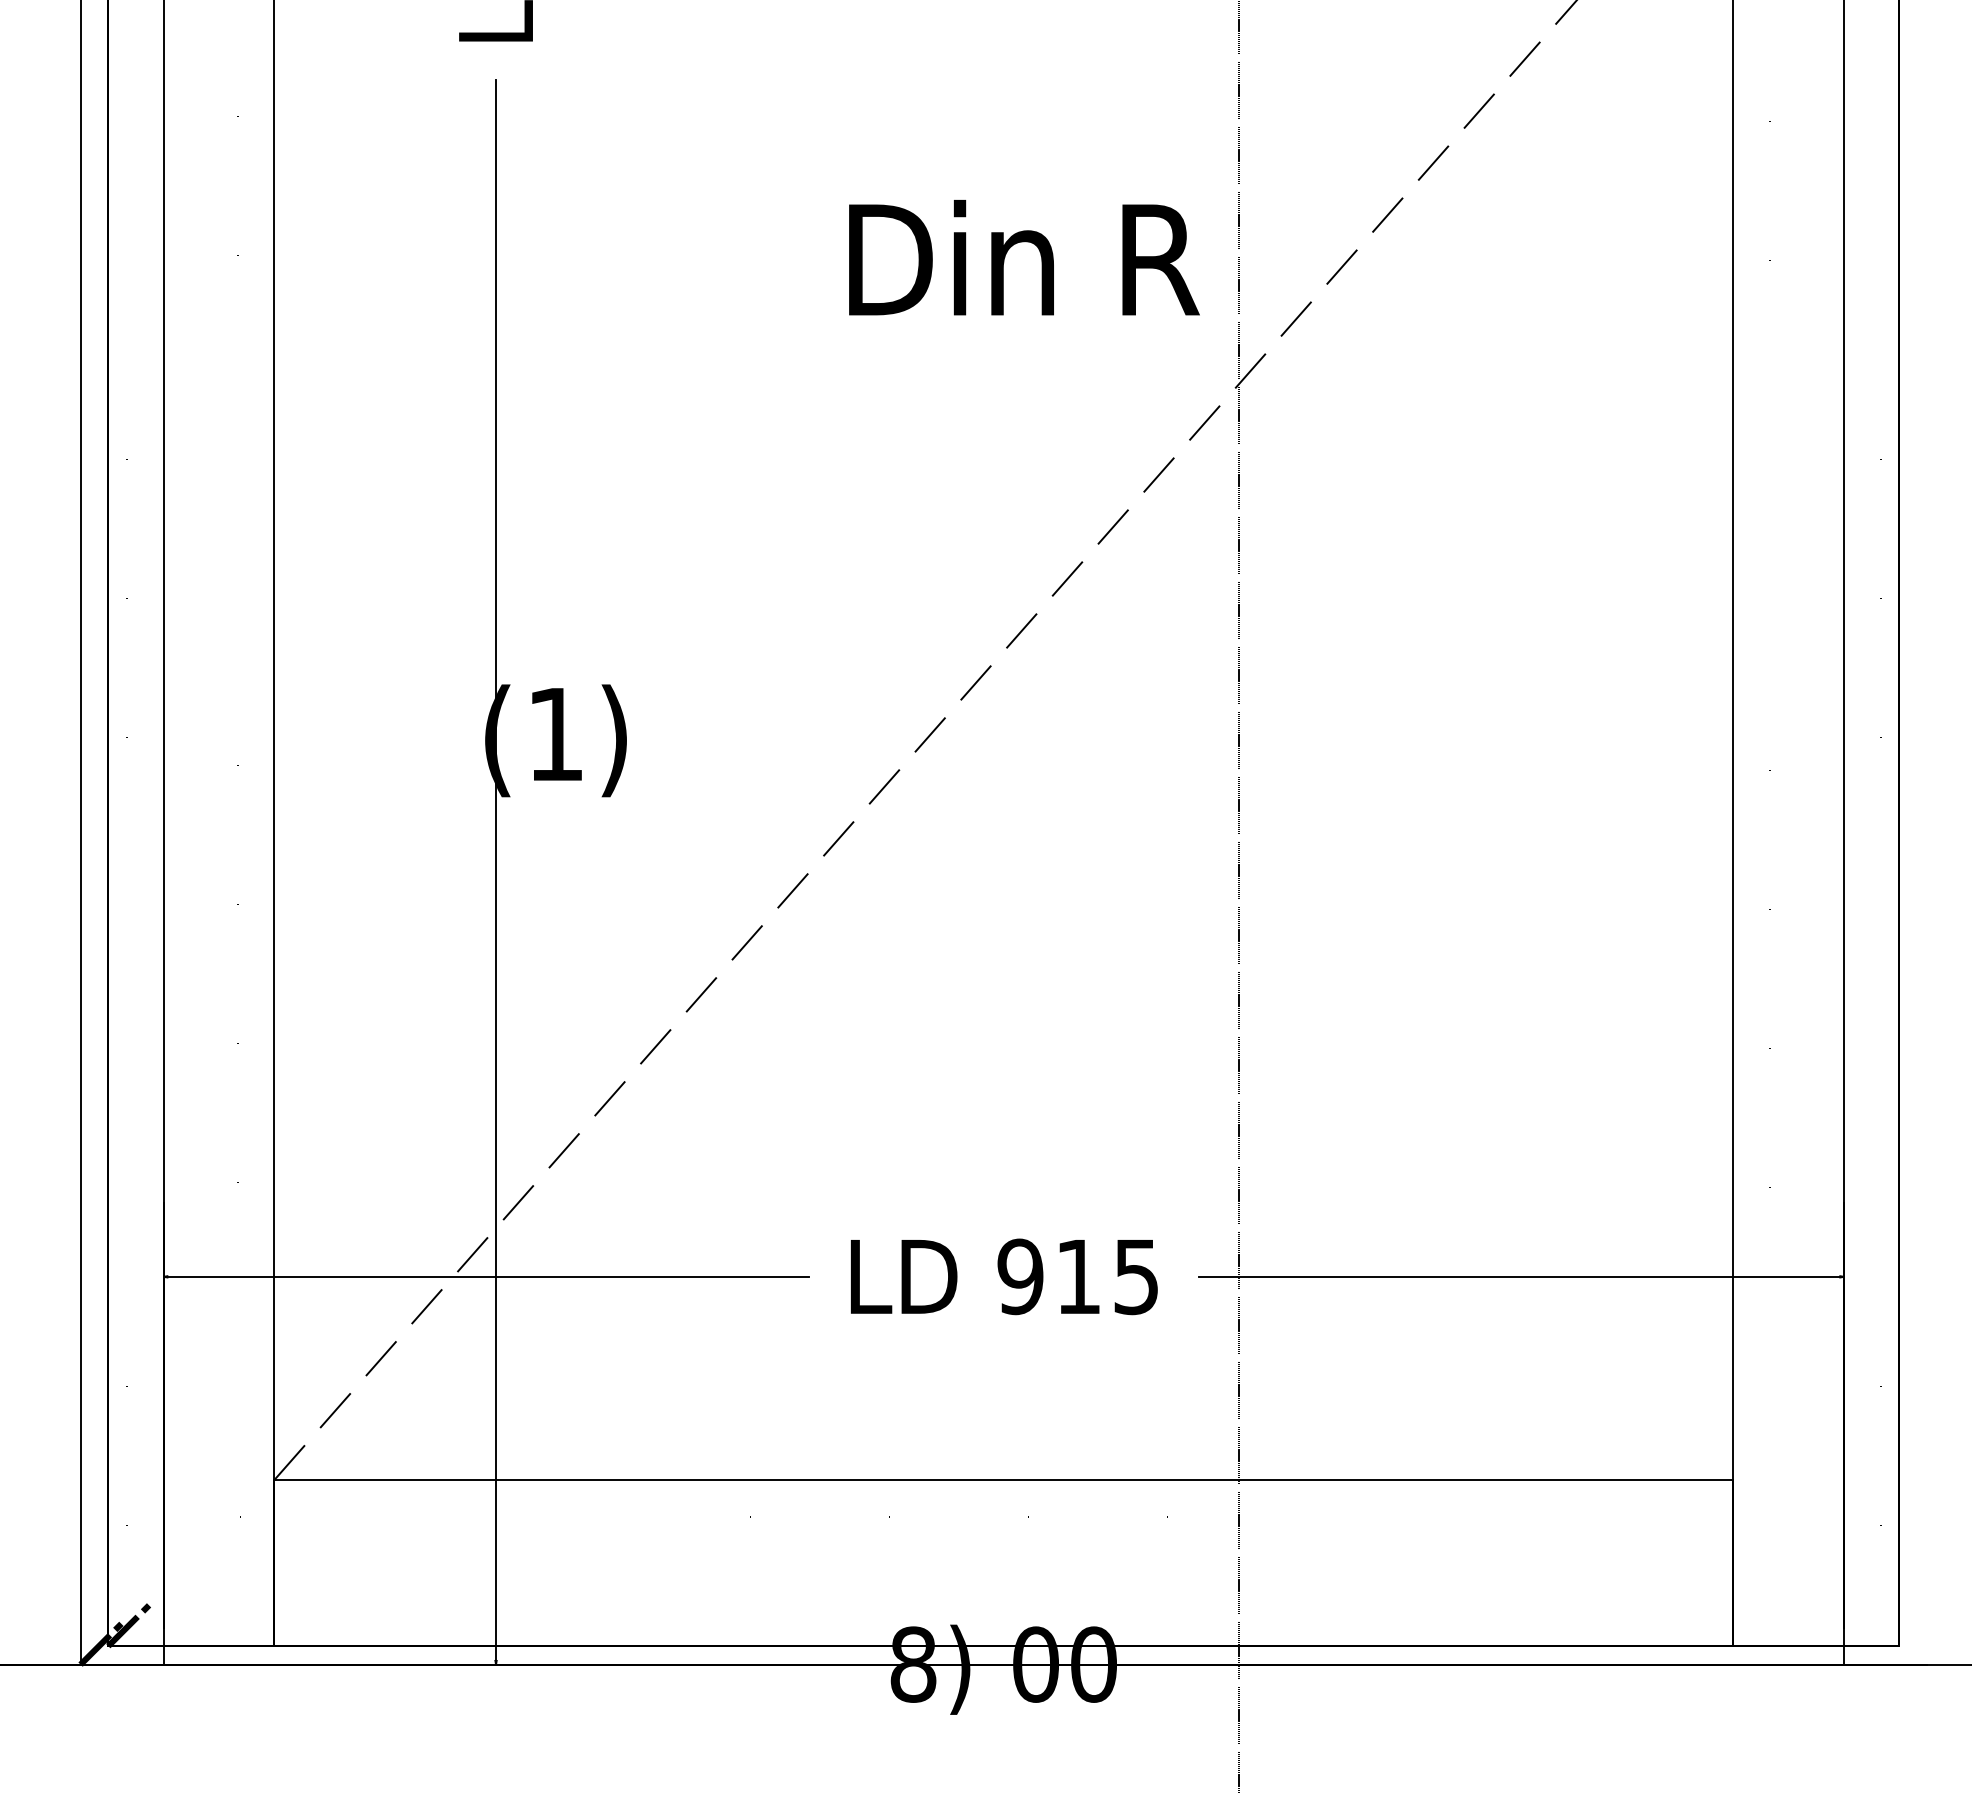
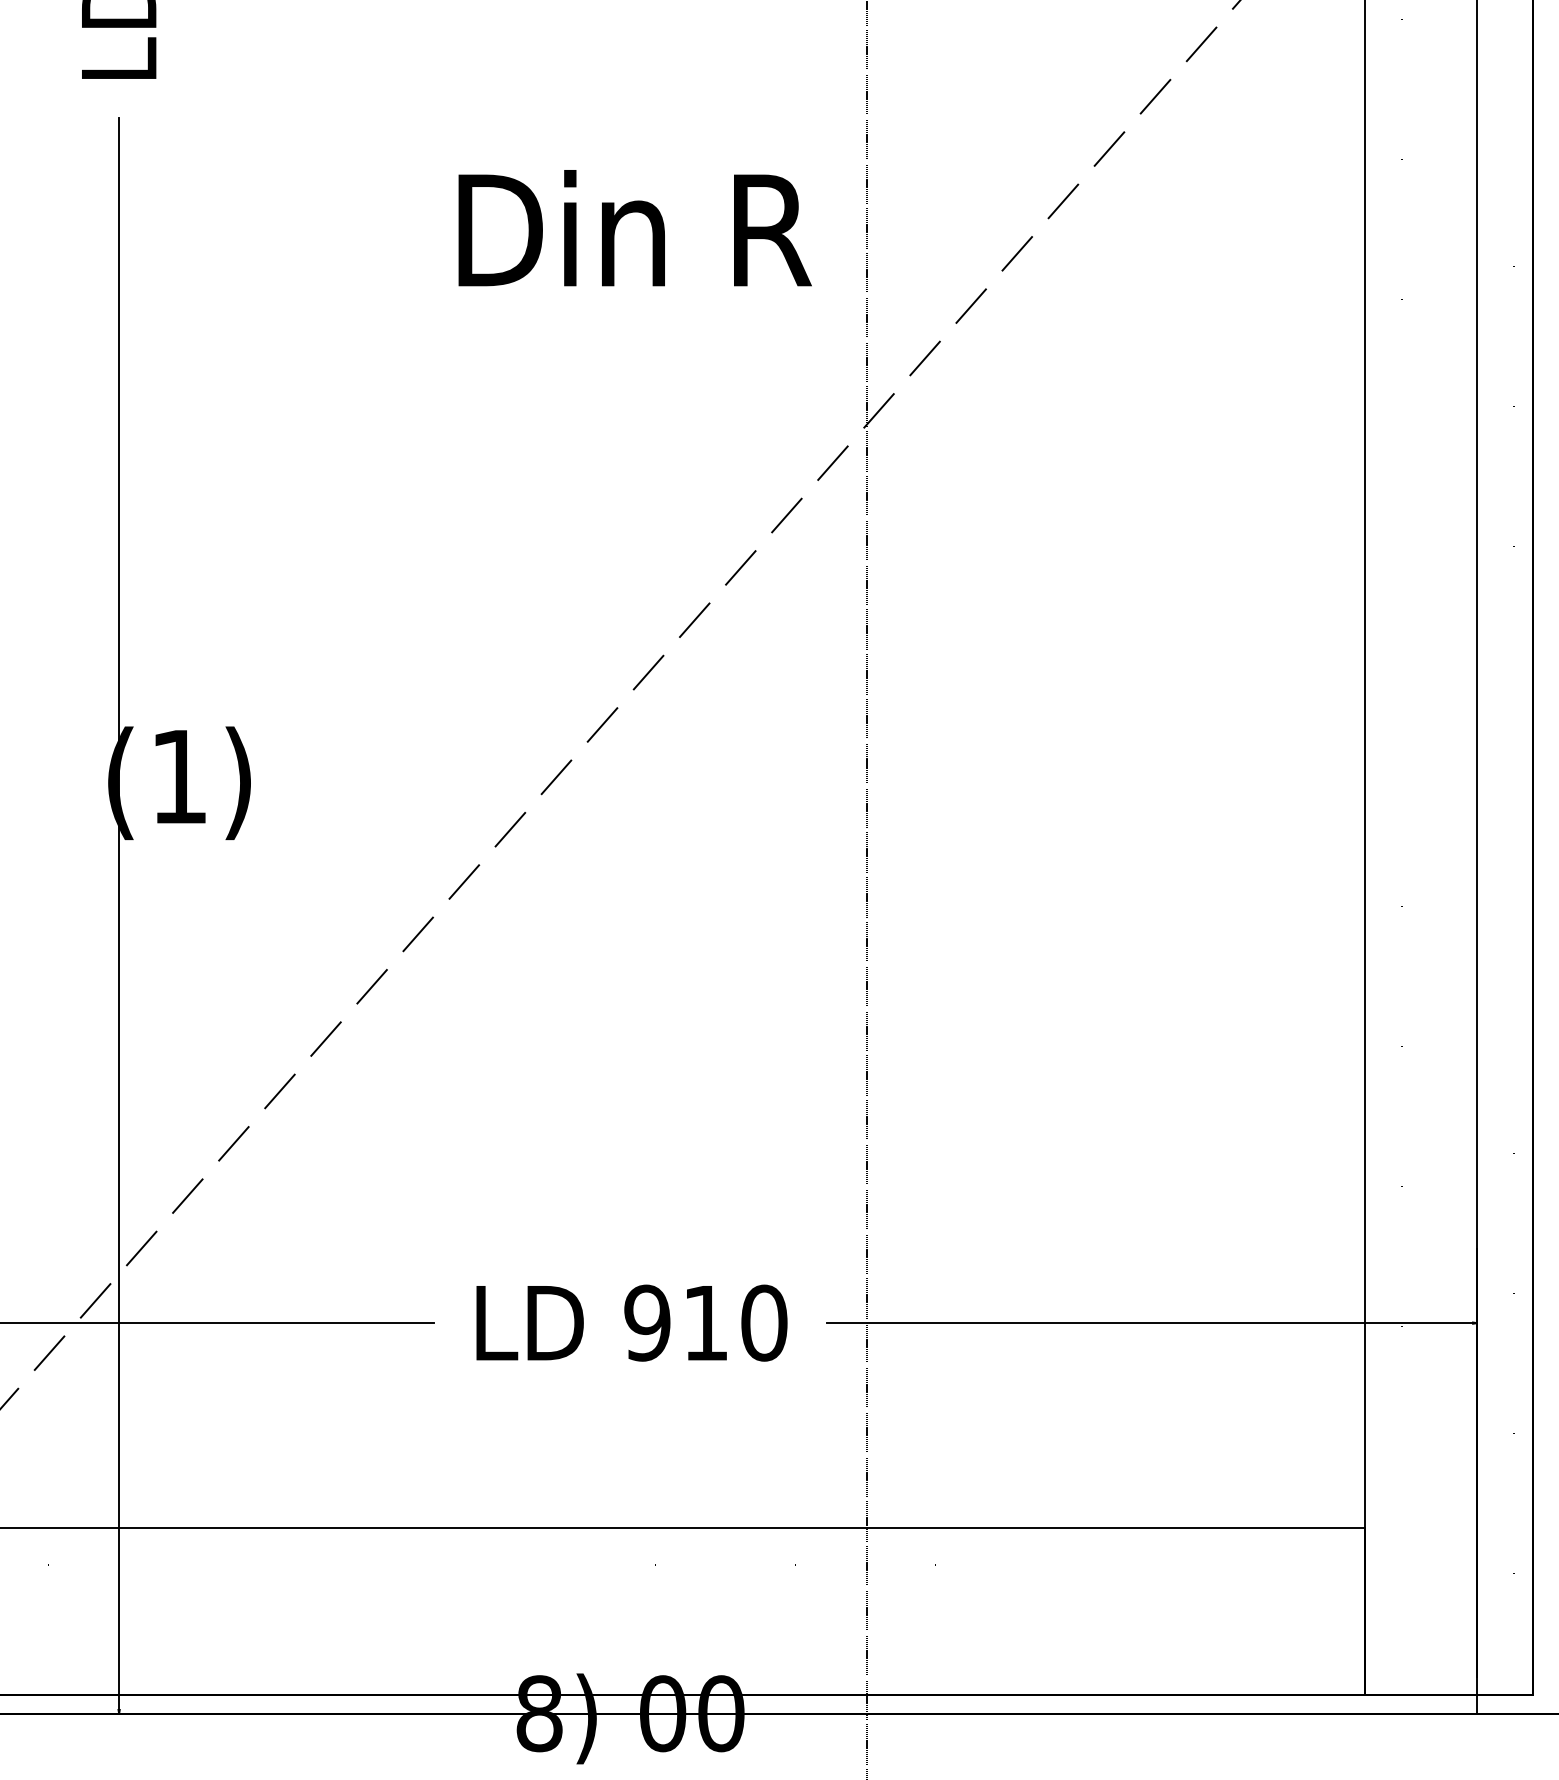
text: (1024, 257) -> (635, 227), moved
text: (1136, 1276) -> (764, 1322), 915 -> 910

